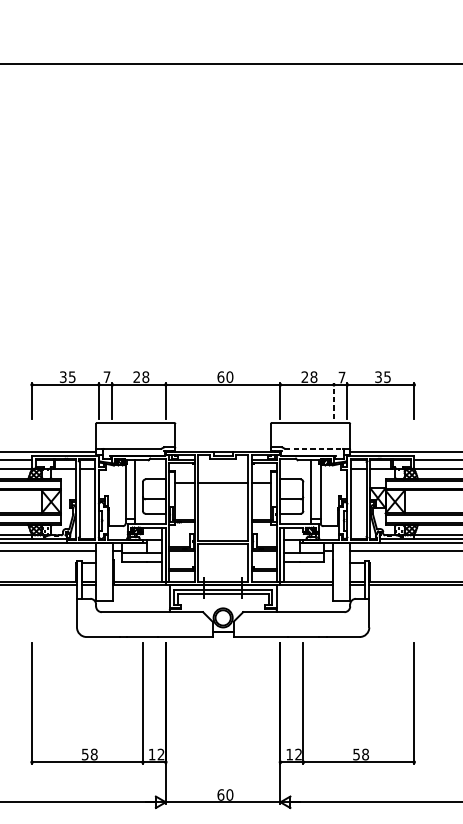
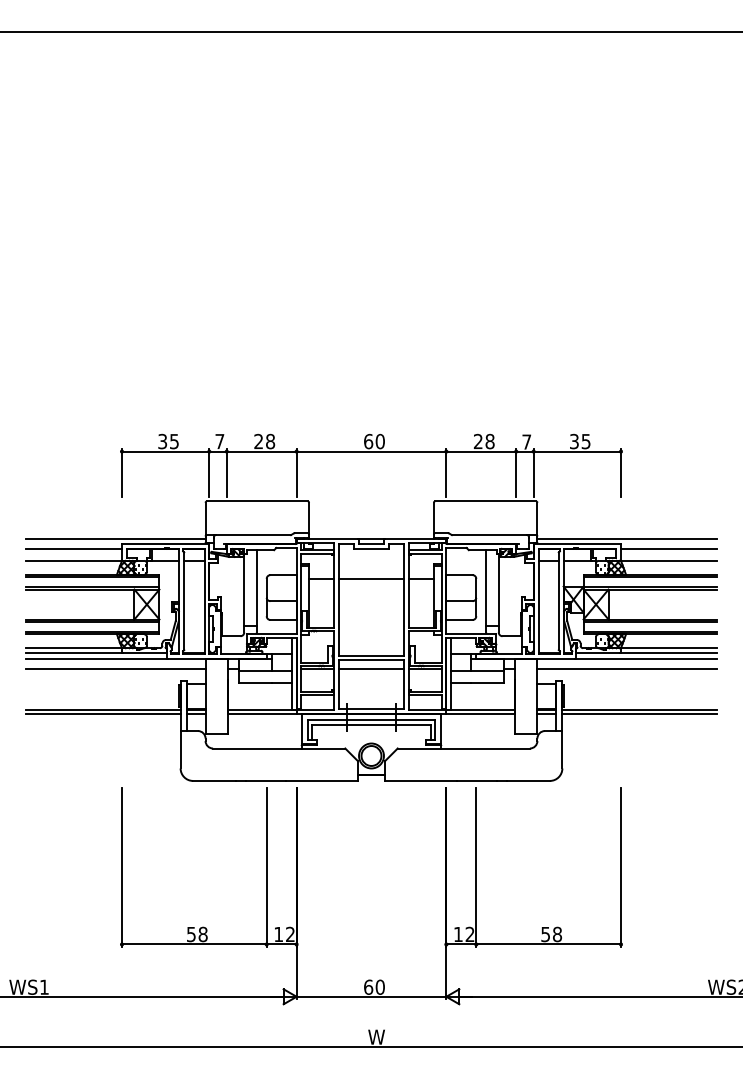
line: (334, 400) -> (516, 472), dashed -> solid
line: (313, 449) -> (489, 535), dashed -> solid
line: (223, 550) -> (371, 668), added

